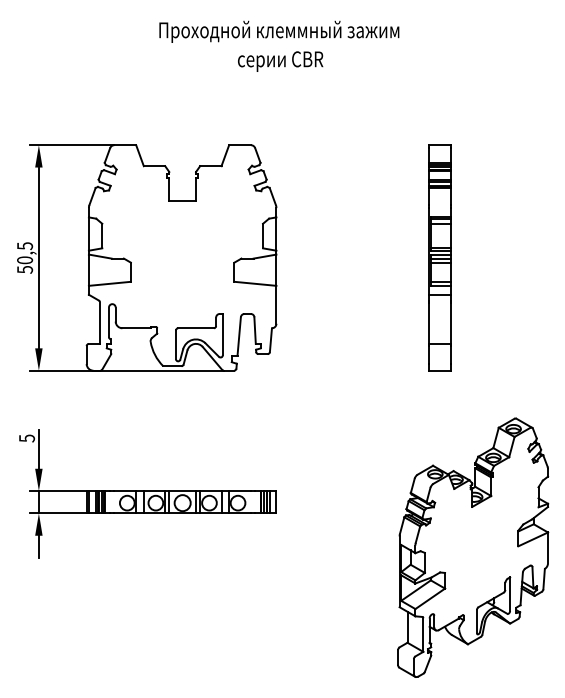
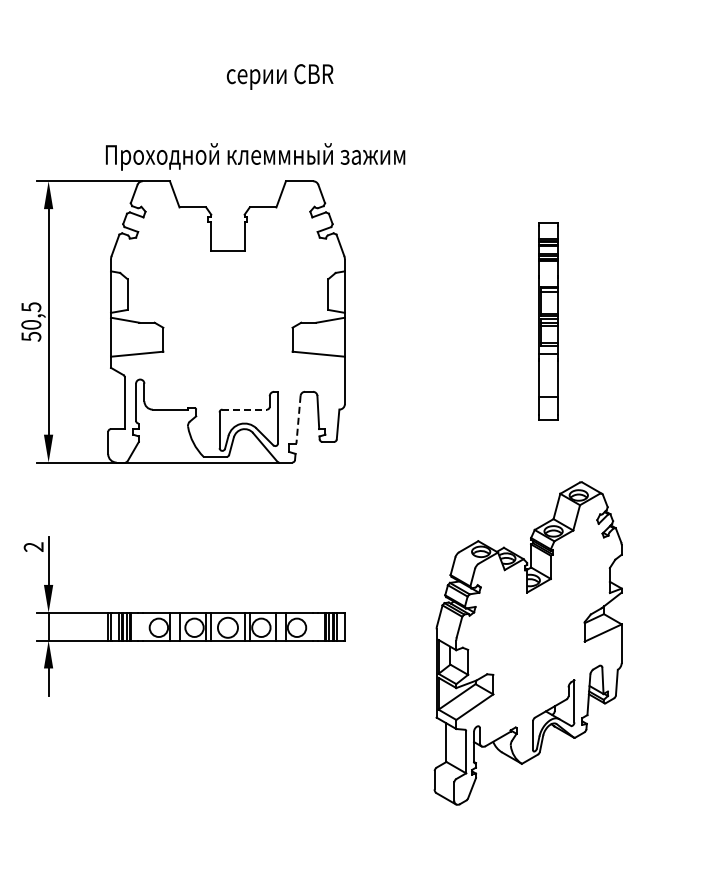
text: (279, 31) -> (255, 156), moved
text: (280, 61) -> (279, 76), moved
part: (439, 257) -> (548, 321), size x0.7
line: (196, 328) -> (245, 409), solid -> dashed
line: (239, 336) -> (298, 419), solid -> dashed
text: (26, 438) -> (33, 547), 5 -> 2
part: (472, 547) -> (527, 643), moved

